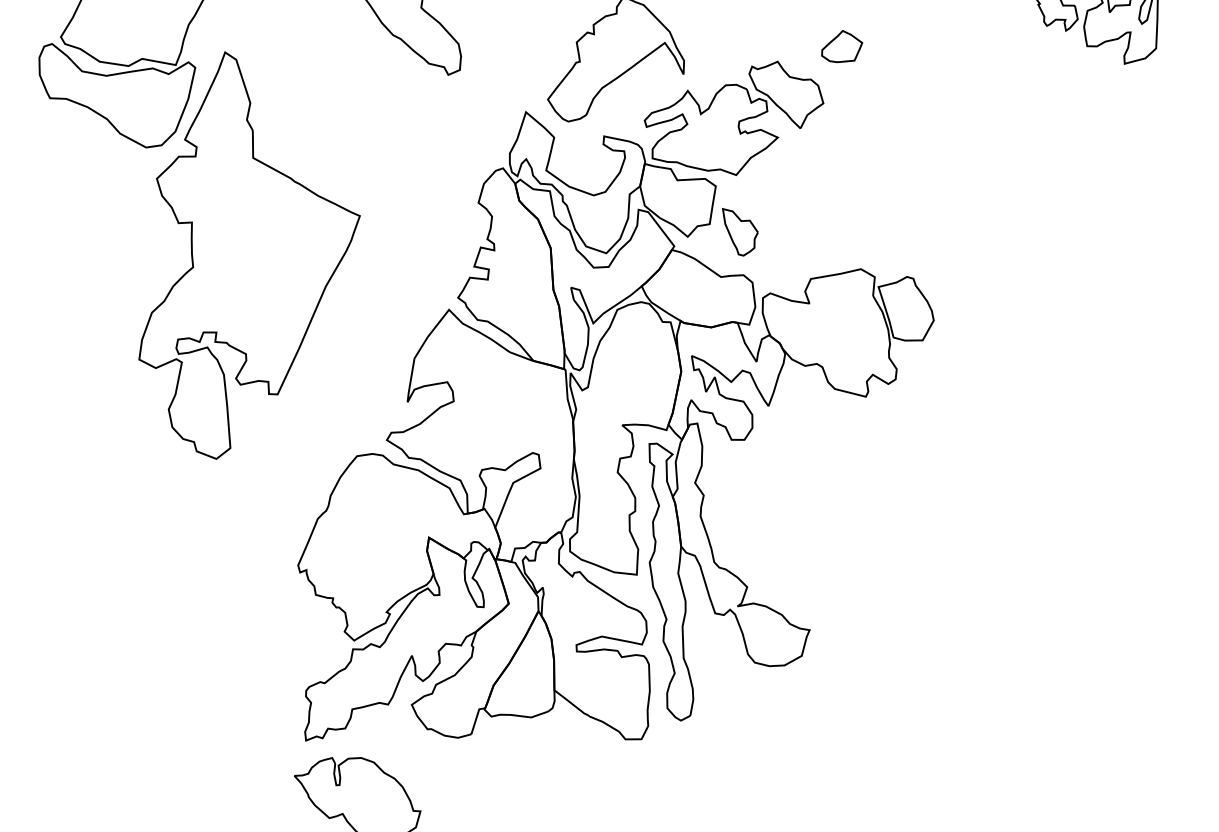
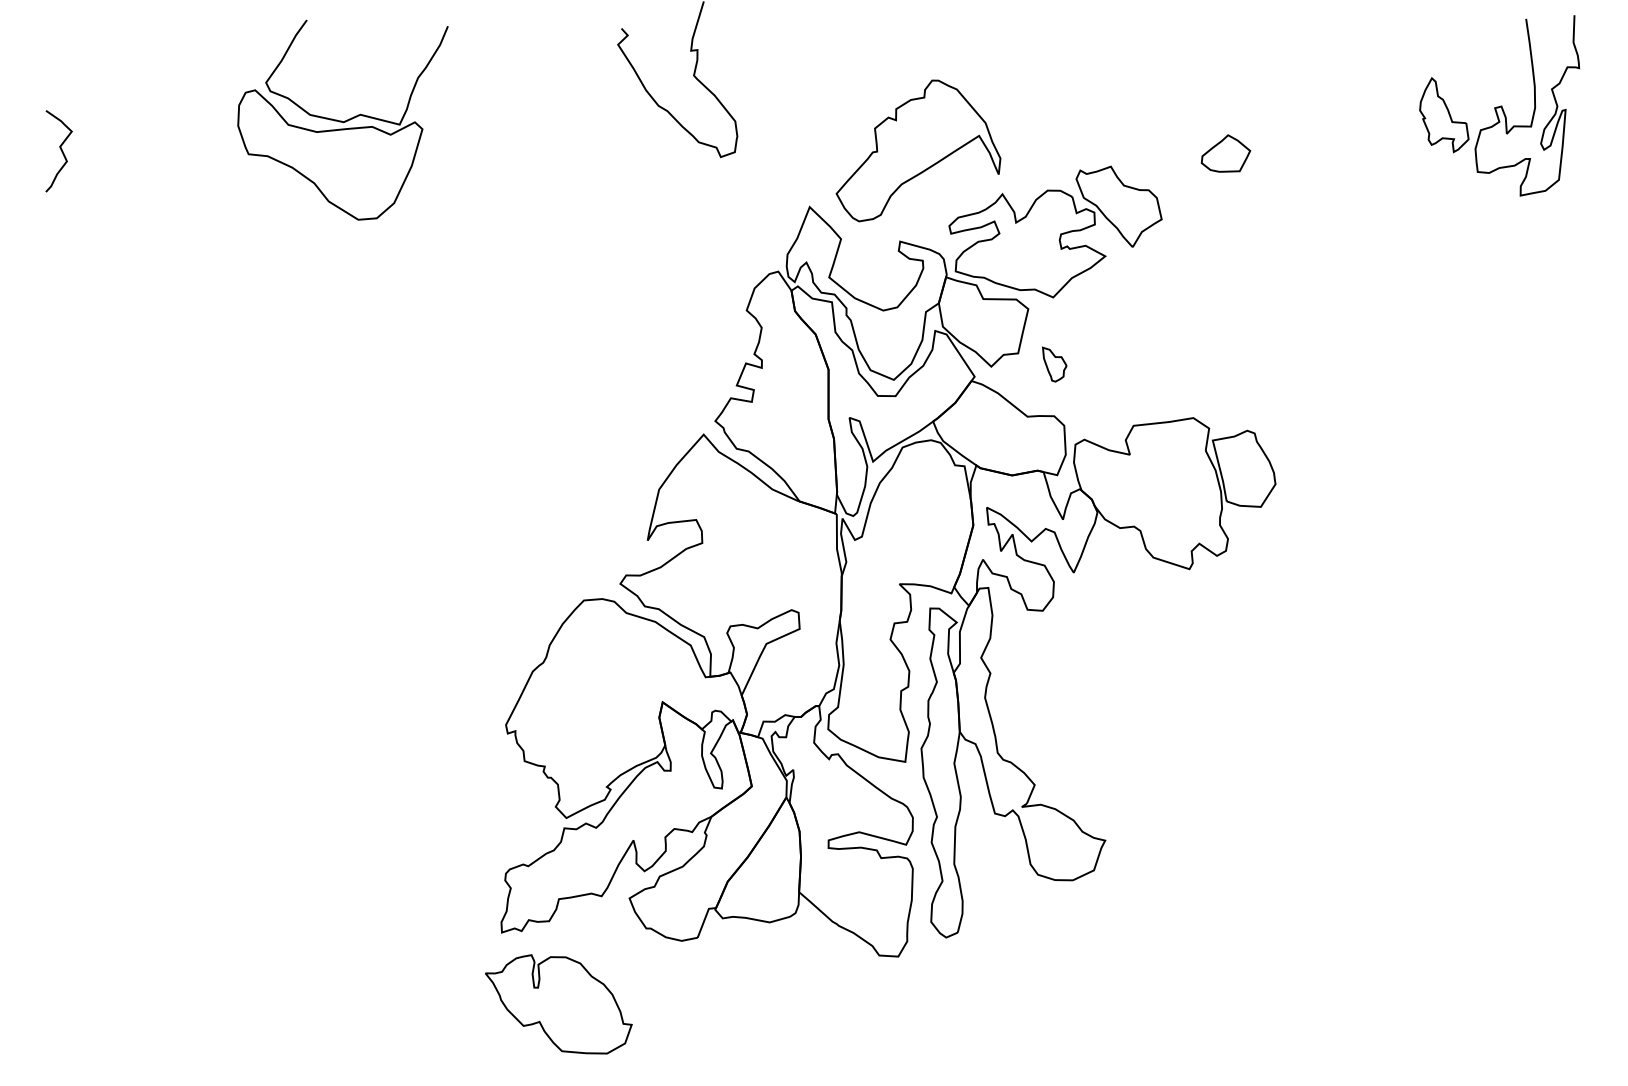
part: (841, 46) -> (1225, 153), moved
part: (740, 231) -> (1054, 364), size x0.6
part: (247, 253) -> (469, 352), removed

